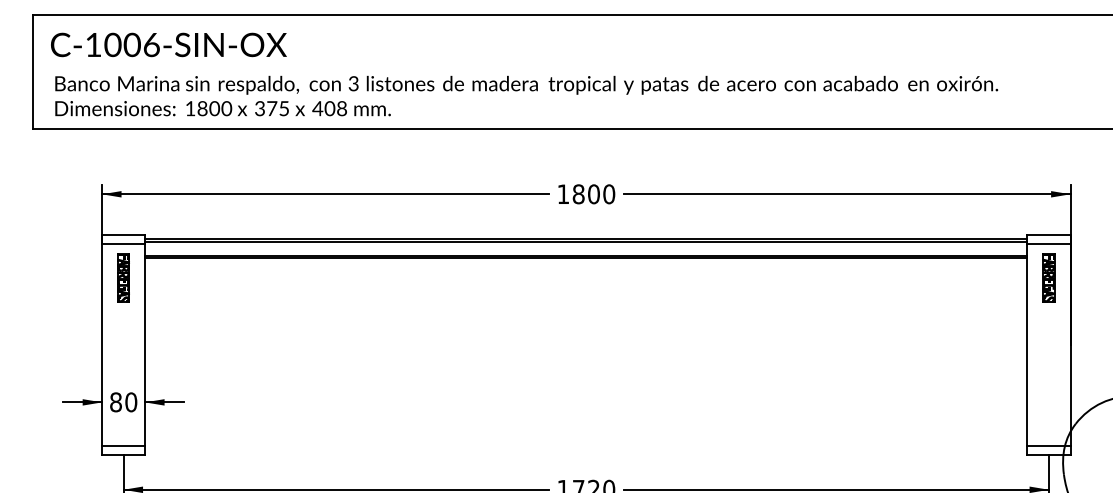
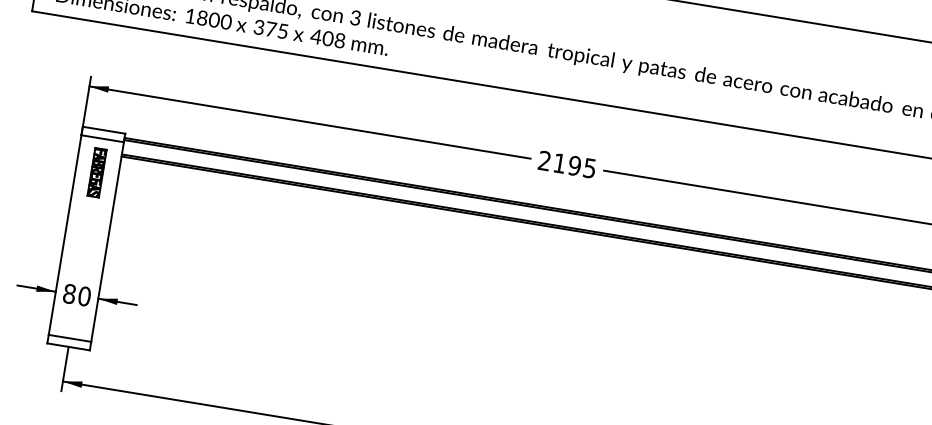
text: (586, 194) -> (567, 164), 1800 -> 2195

